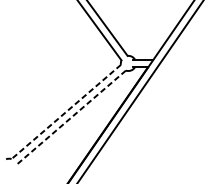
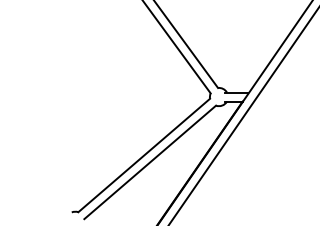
line: (66, 111) -> (144, 155), dashed -> solid
line: (71, 117) -> (150, 162), dashed -> solid

